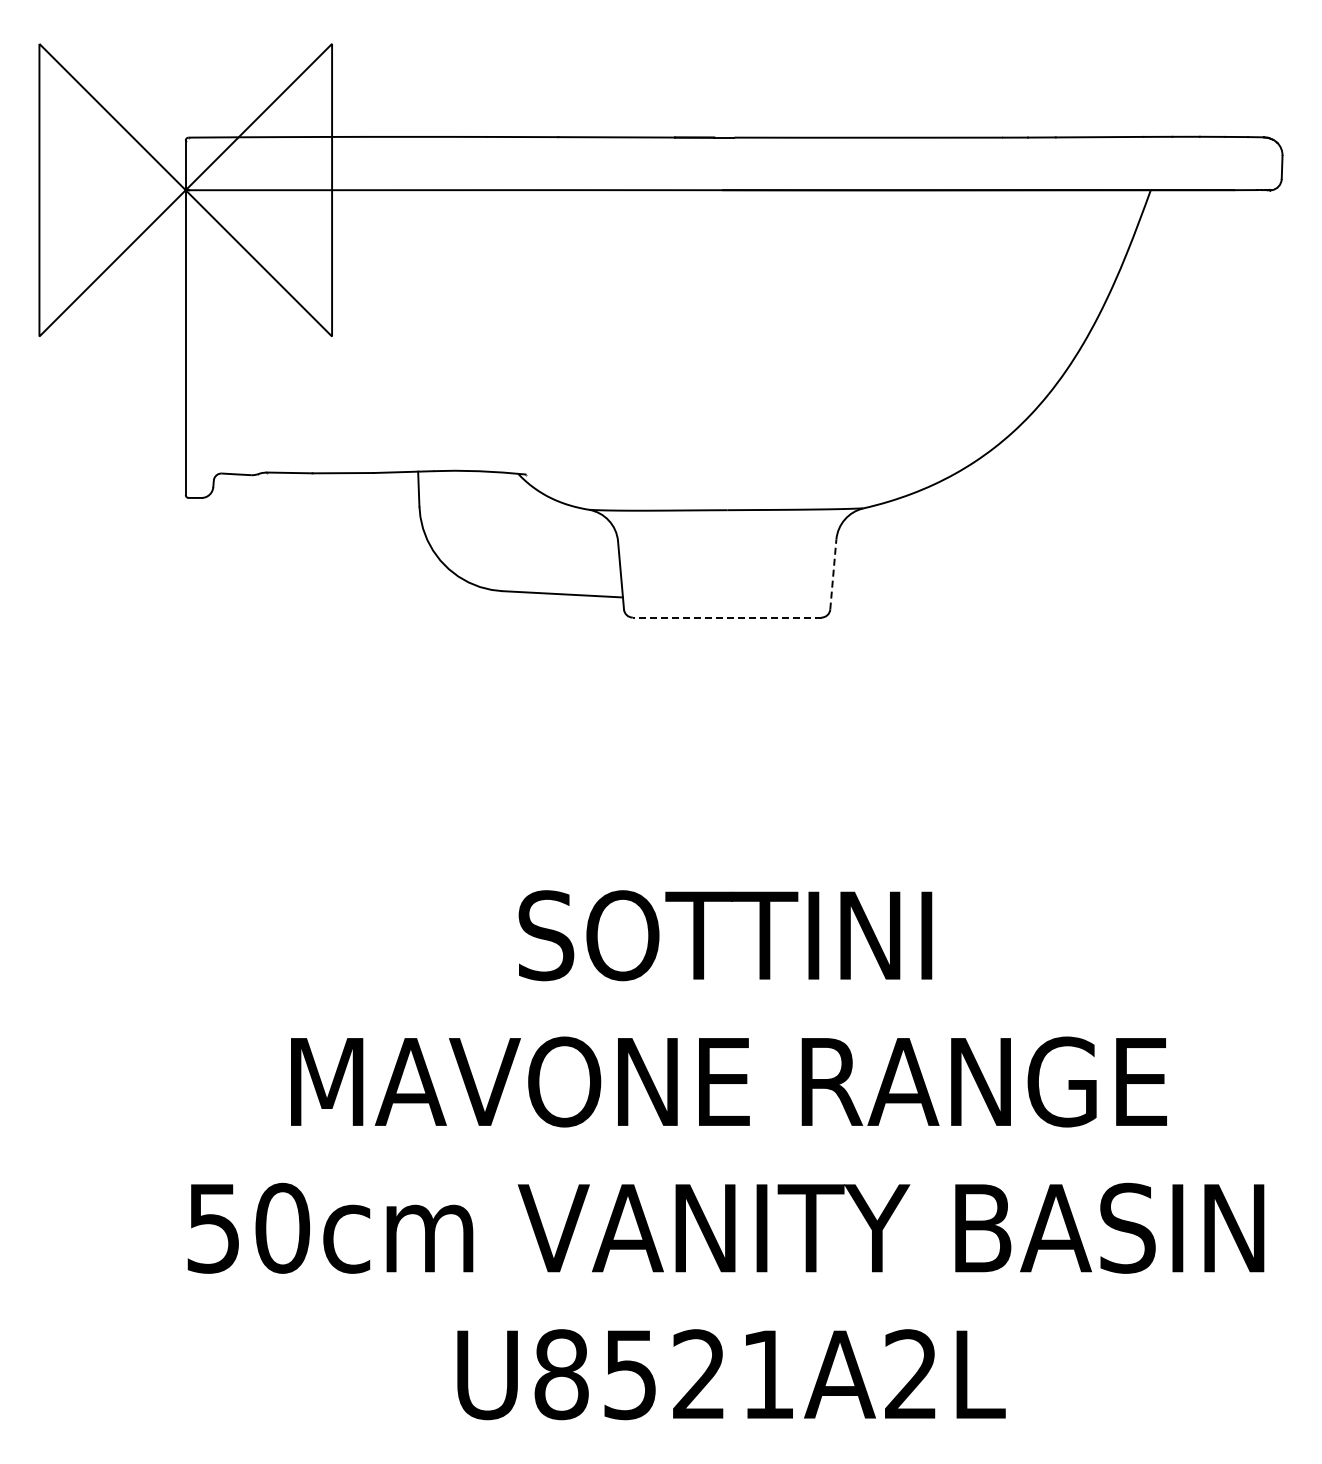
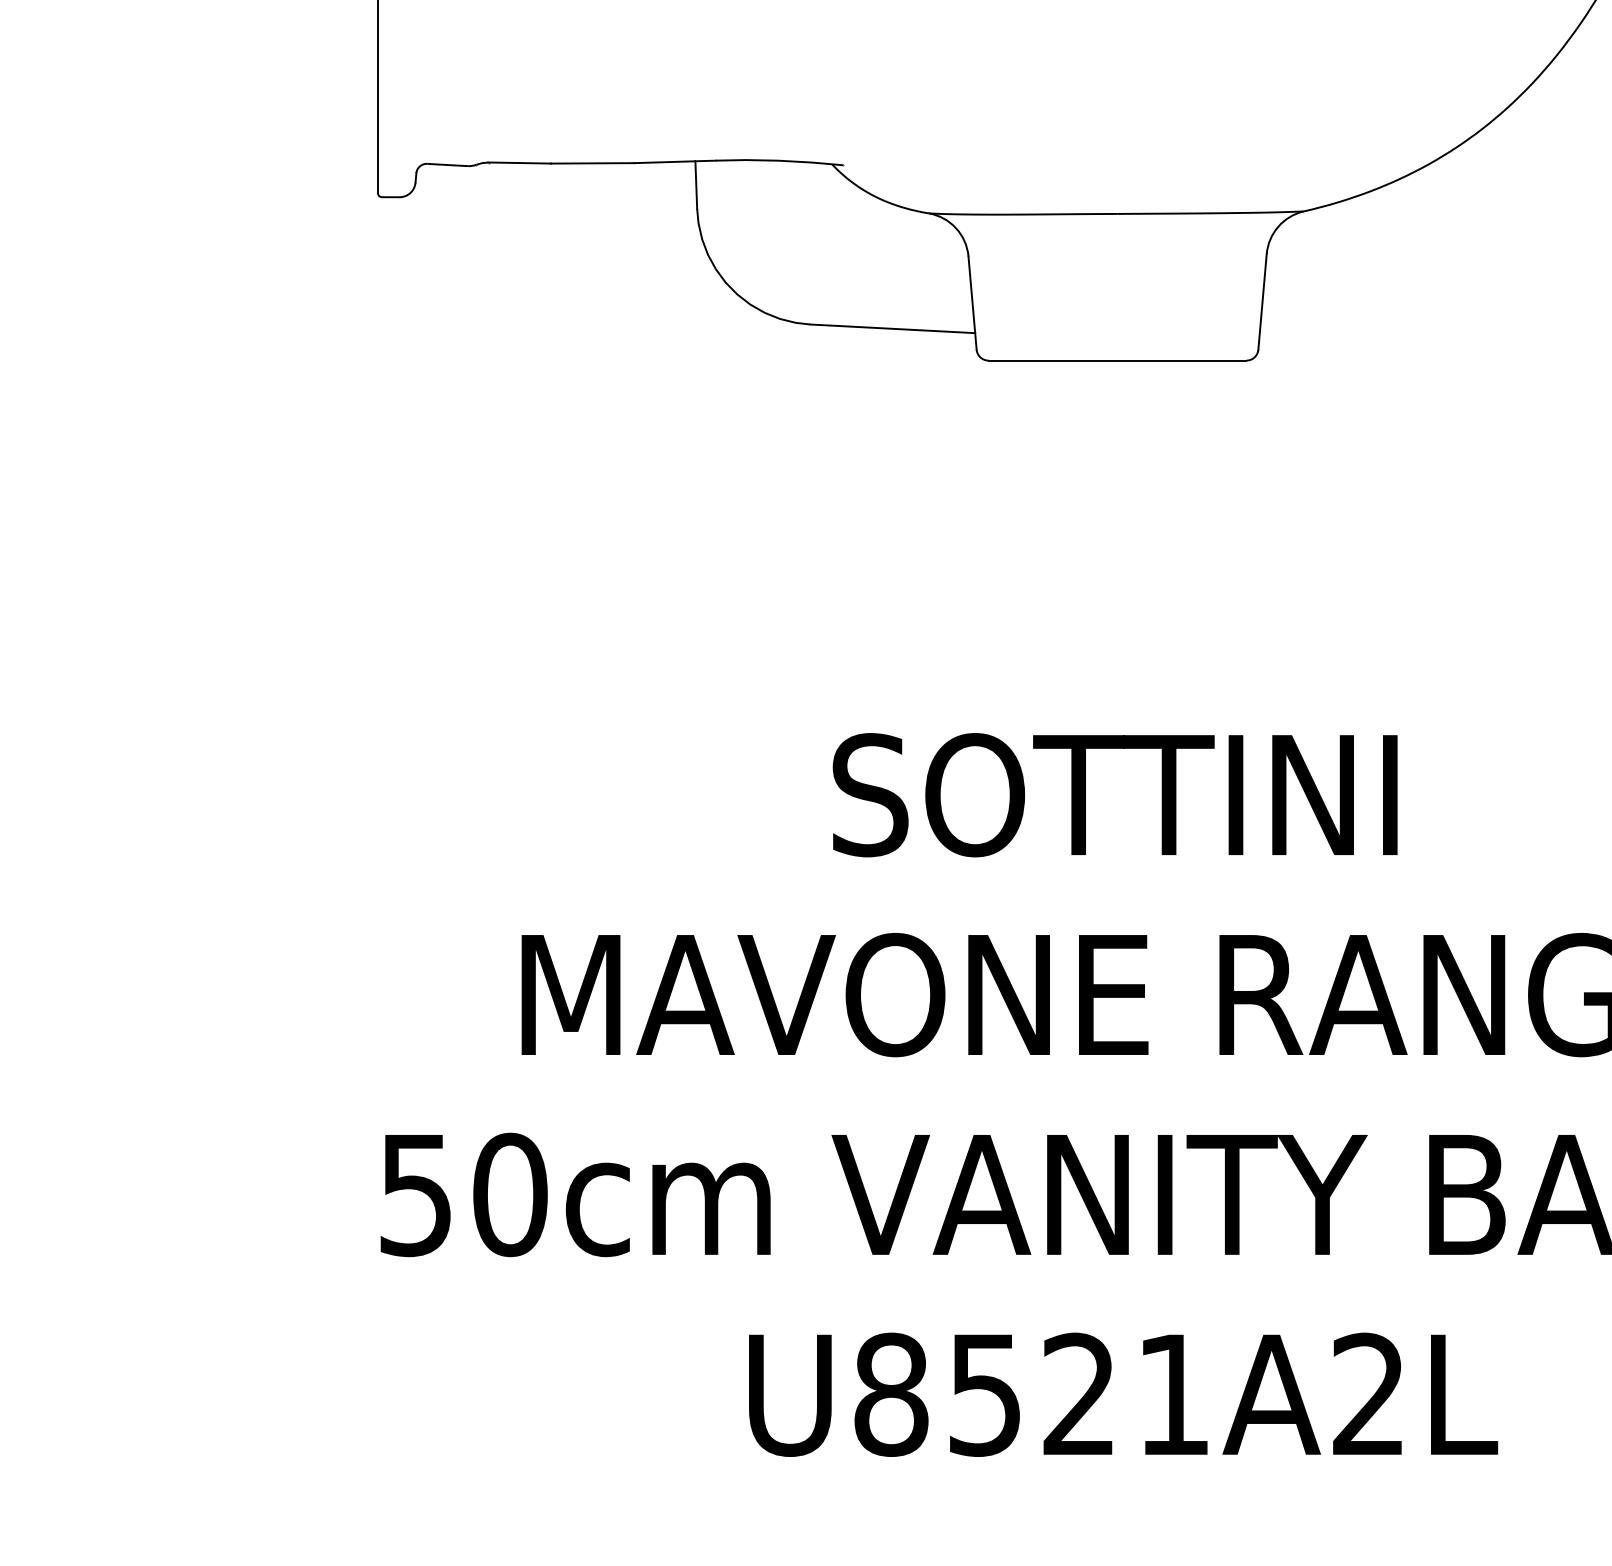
line: (833, 574) -> (1262, 301), dashed -> solid
line: (726, 617) -> (1116, 360), dashed -> solid

